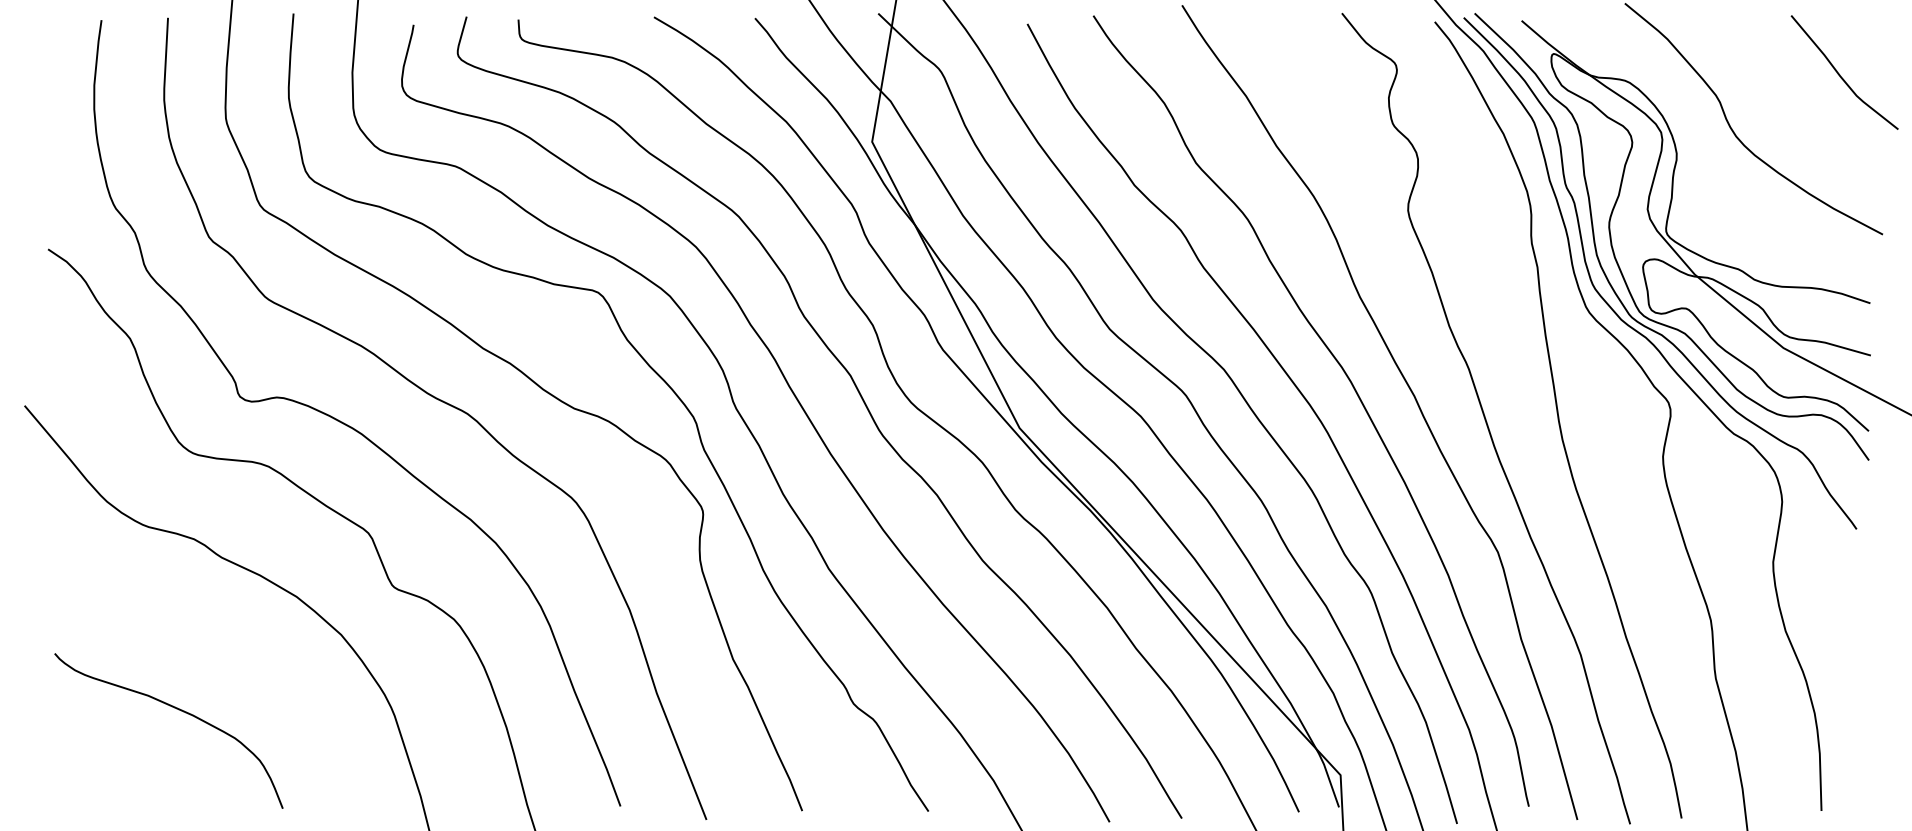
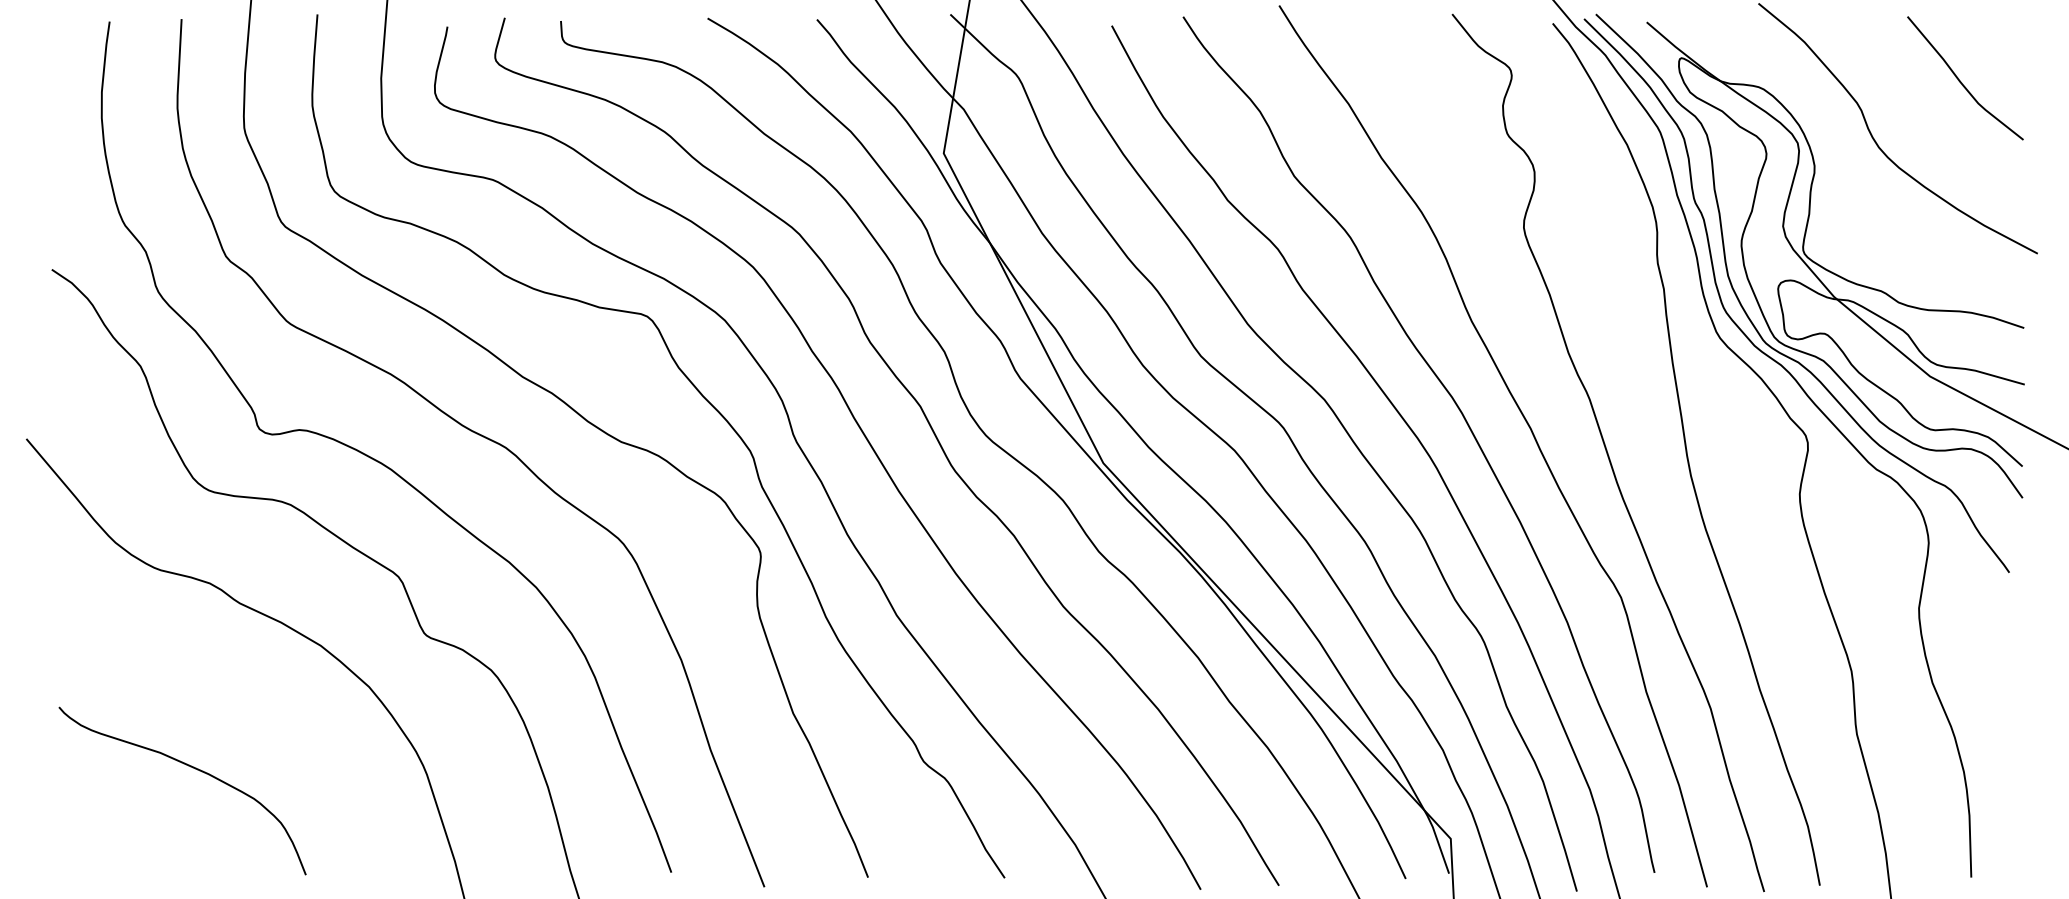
curve: (1841, 75) -> (1961, 81), moved

